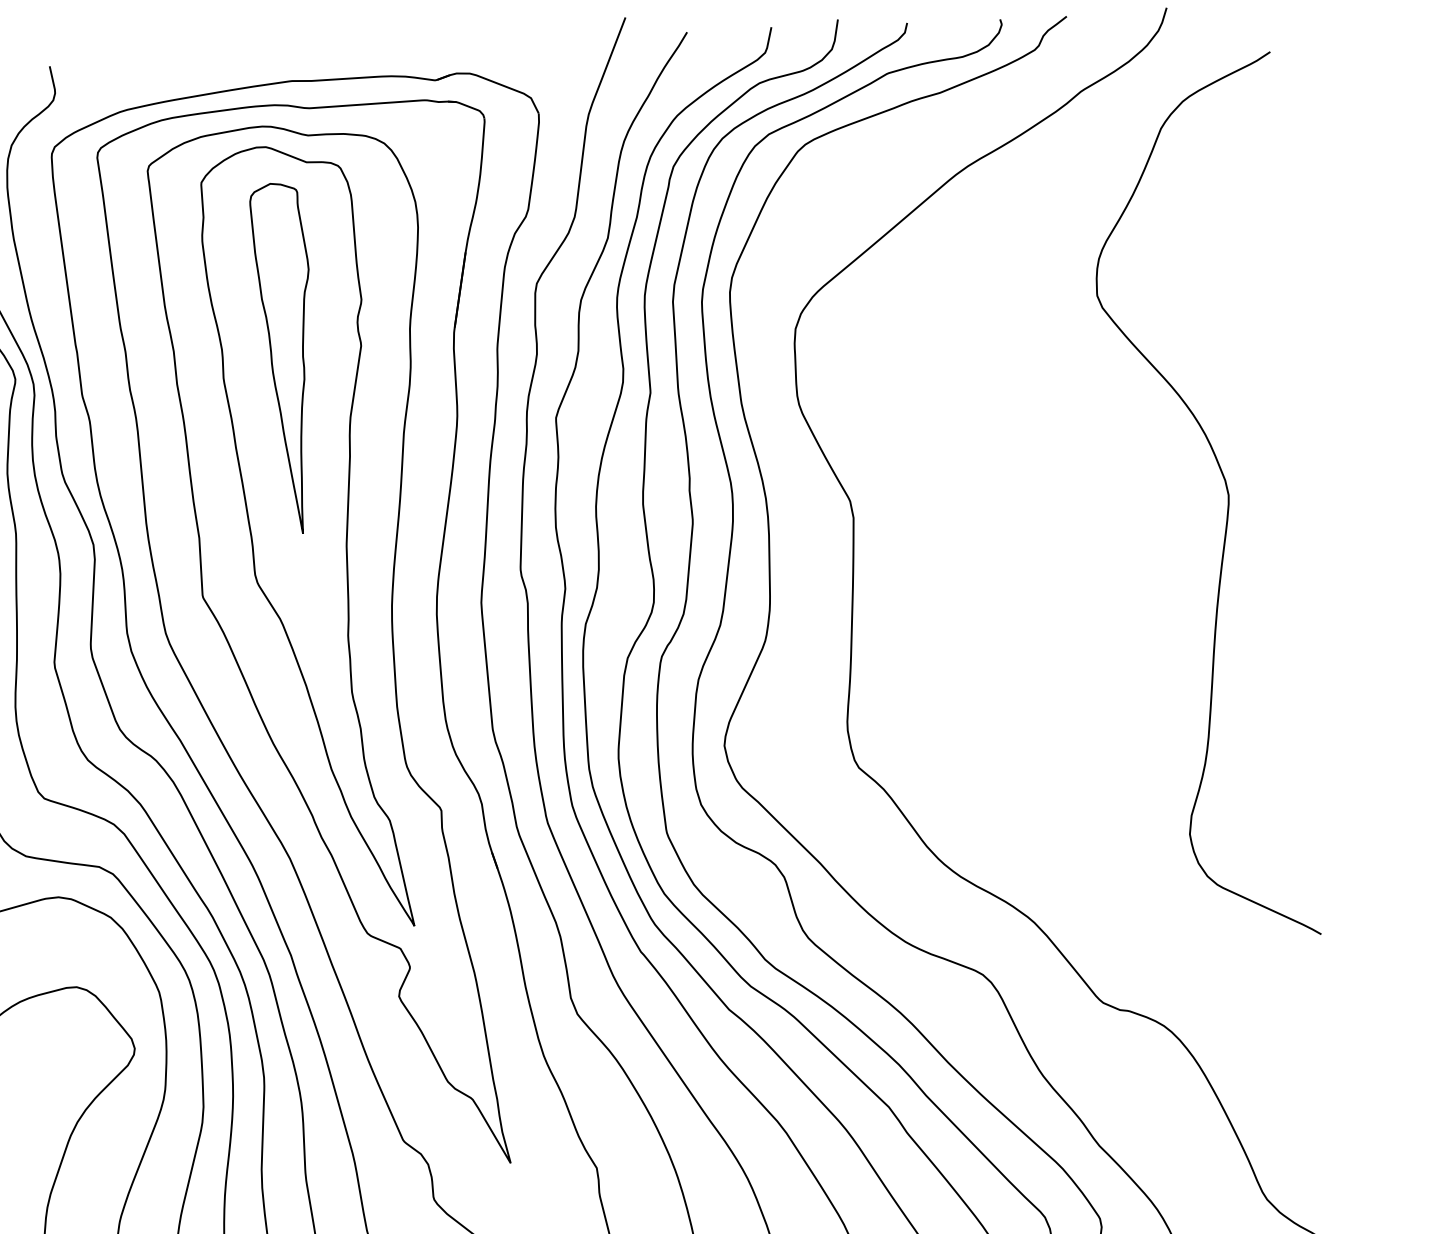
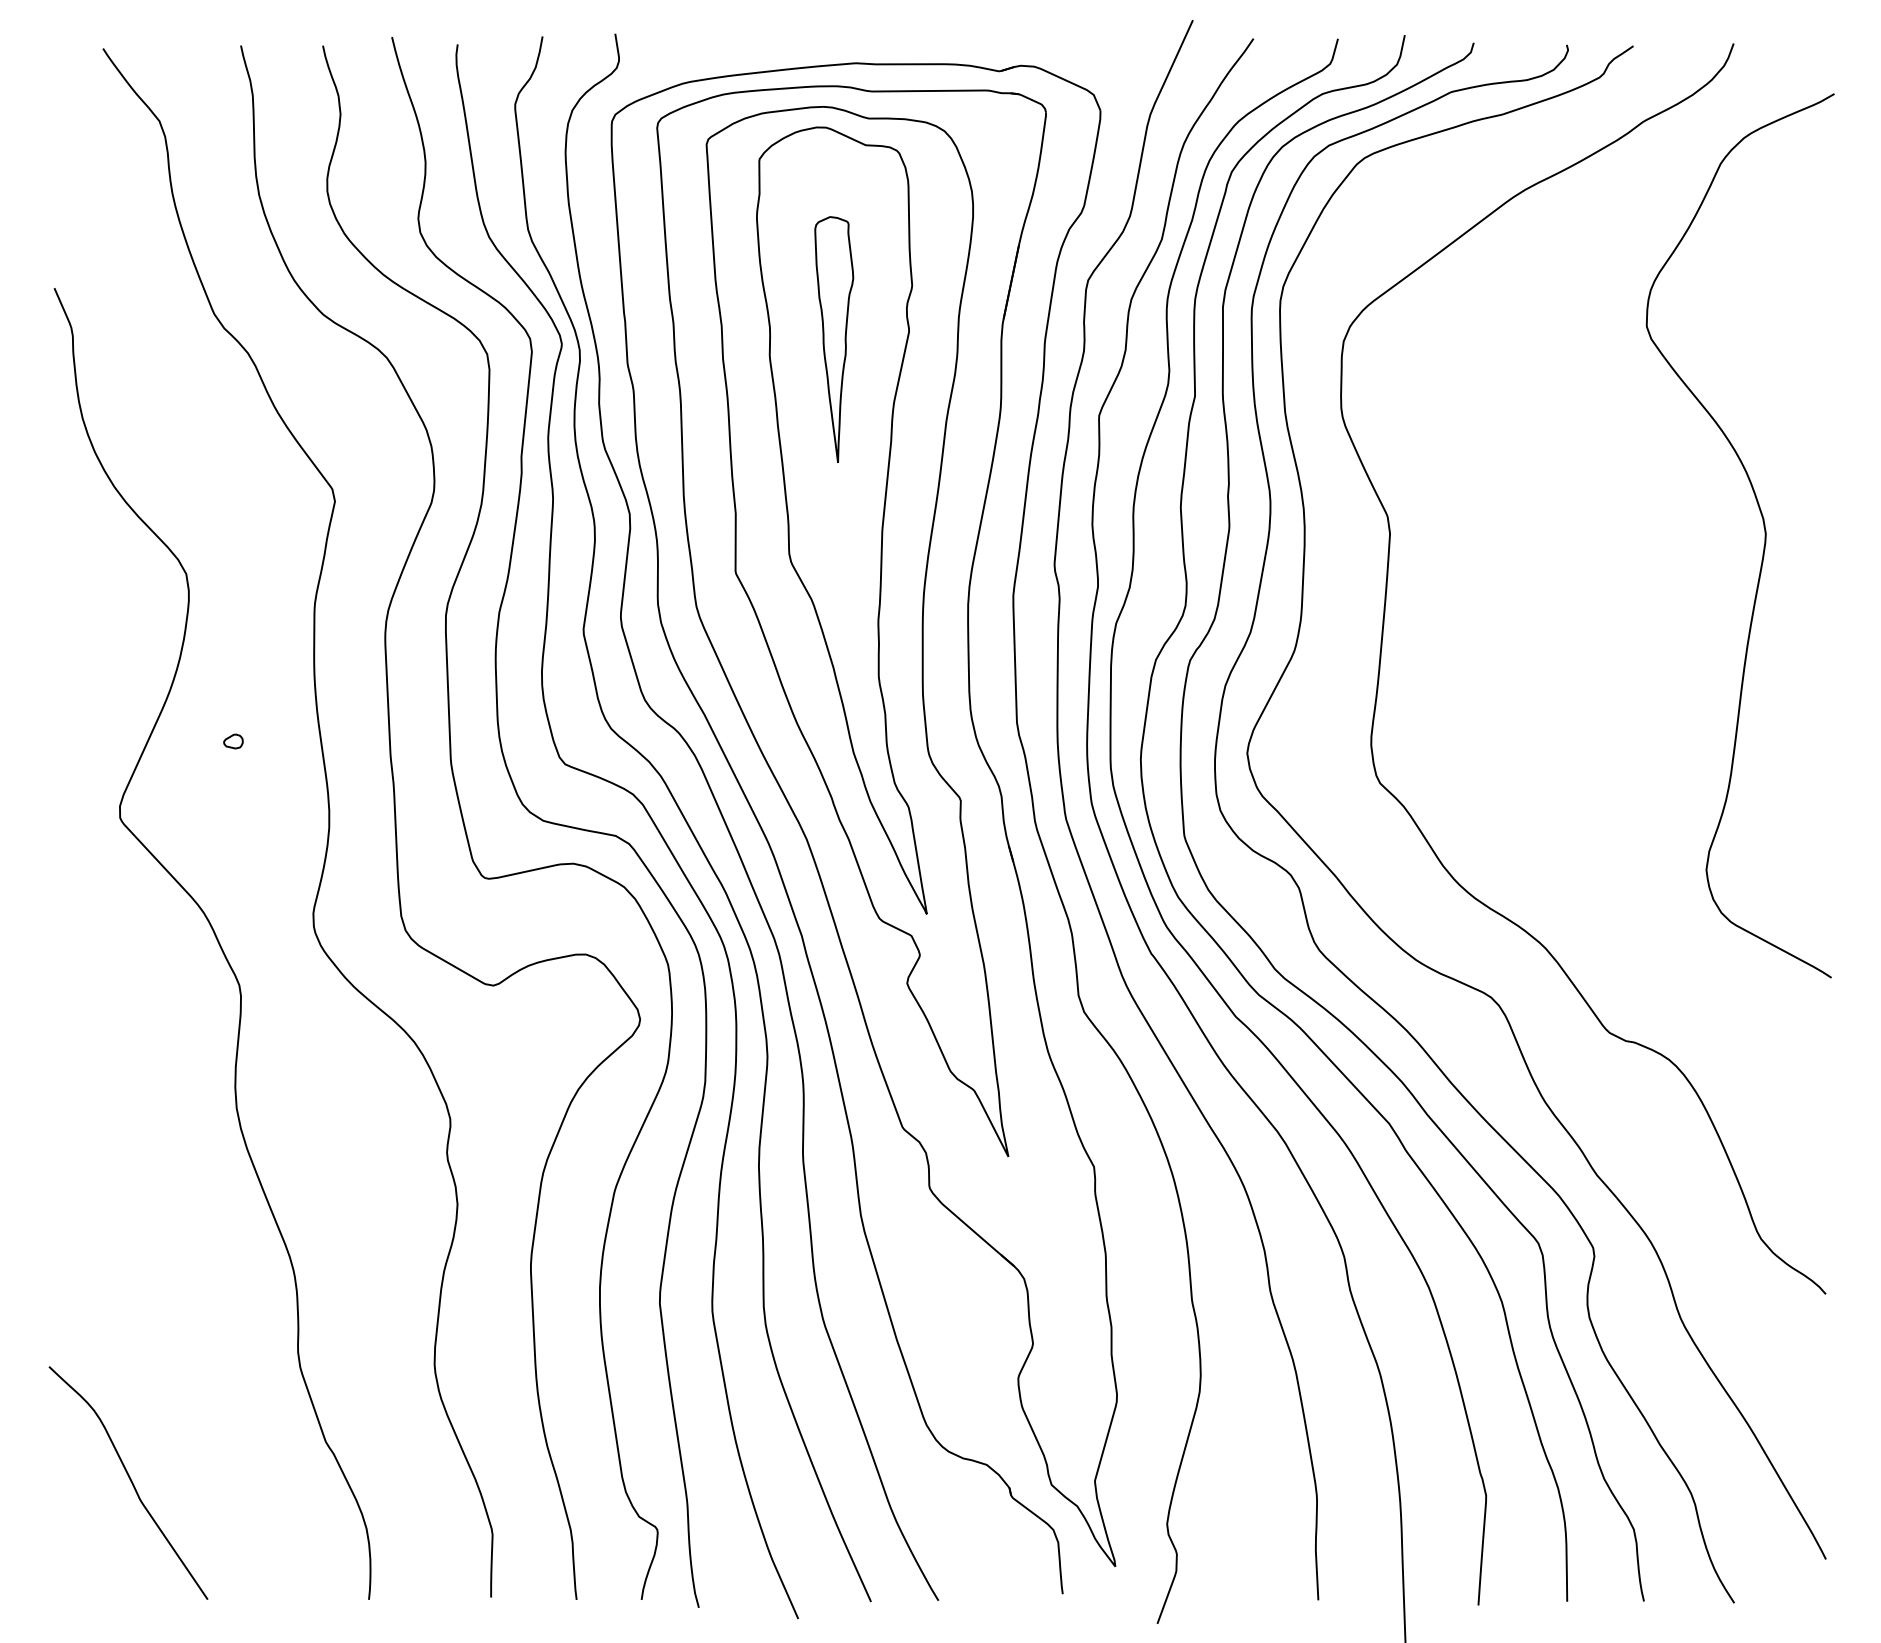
part: (287, 358) -> (834, 339), size x0.7

